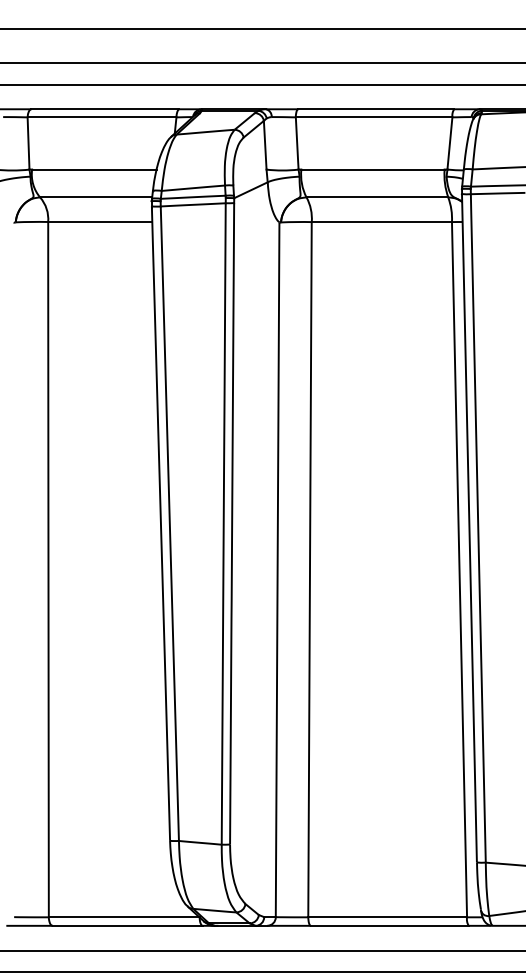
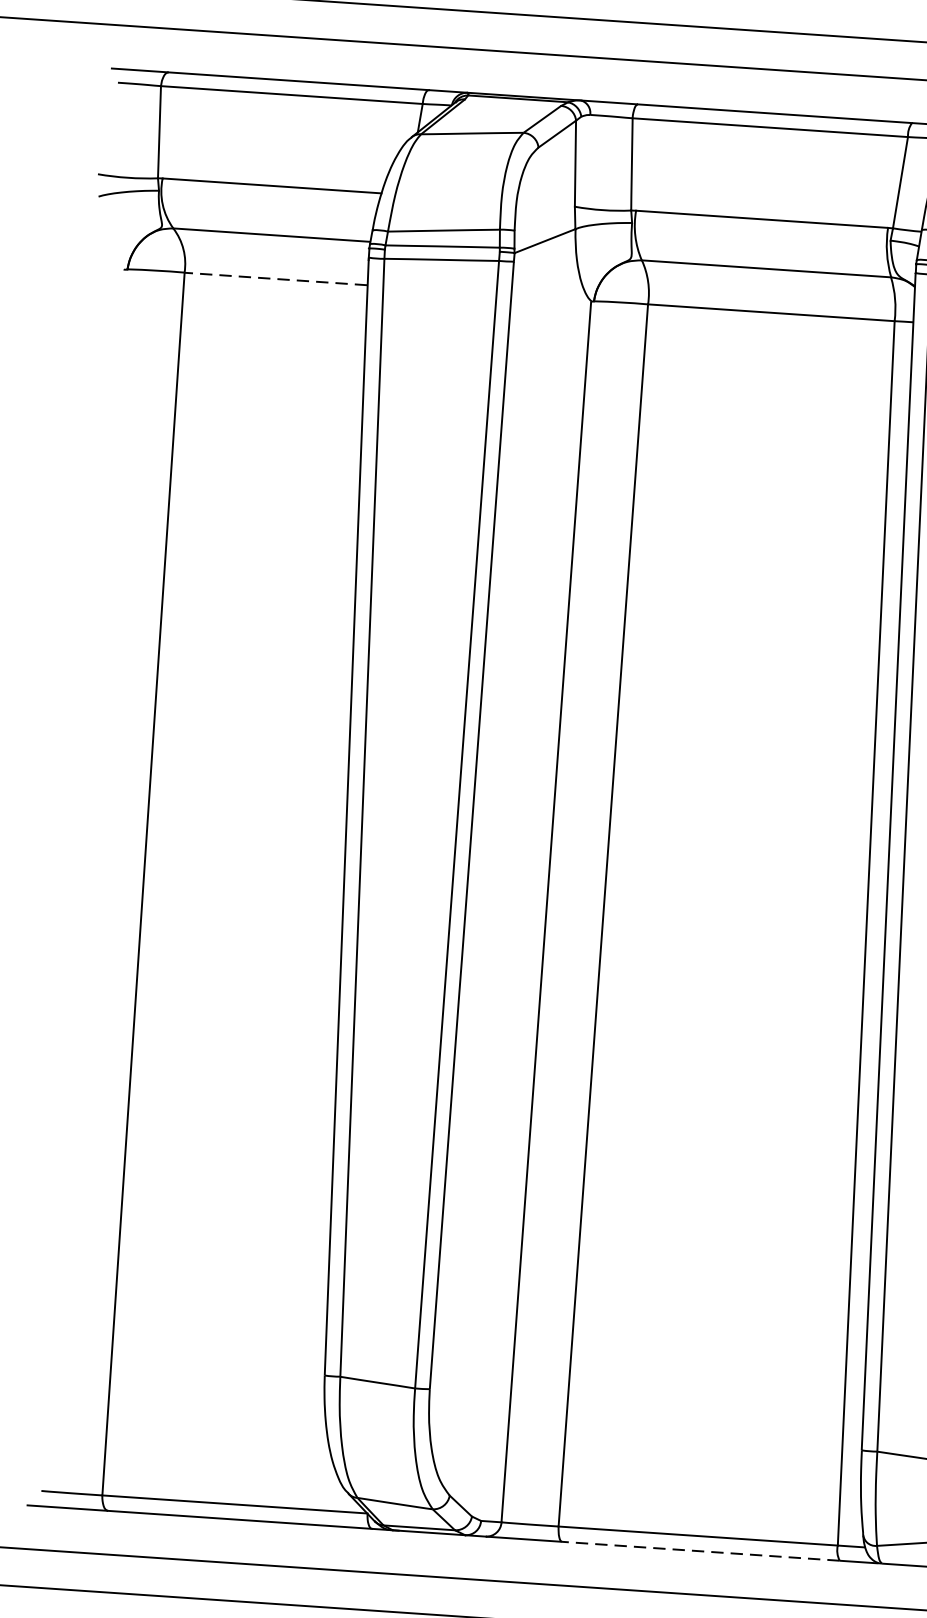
line: (100, 222) -> (276, 279), solid -> dashed
line: (389, 925) -> (700, 1550), solid -> dashed

